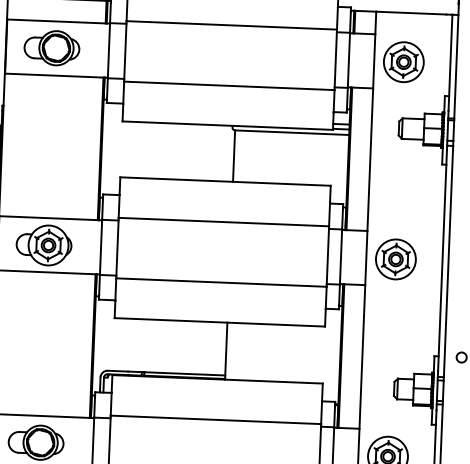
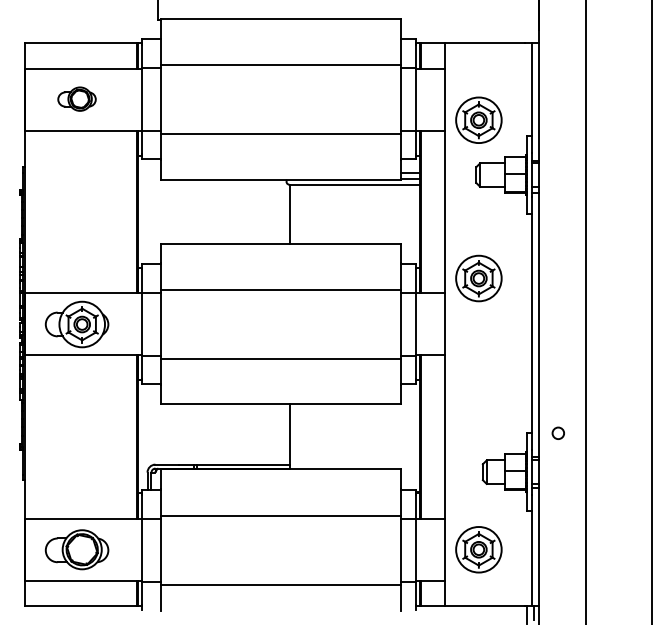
part: (51, 47) -> (76, 98), size x0.6
part: (403, 61) -> (478, 119), moved
part: (395, 259) -> (478, 278), moved

